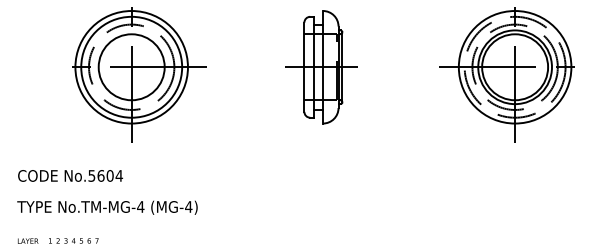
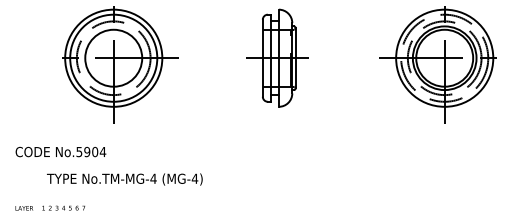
text: (101, 175) -> (87, 151), No.5604 -> No.5904
text: (107, 207) -> (124, 179), moved

